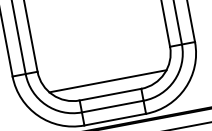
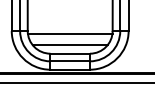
line: (103, 63) -> (69, 33), added

